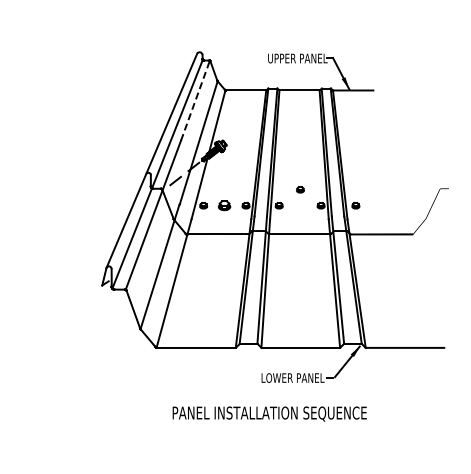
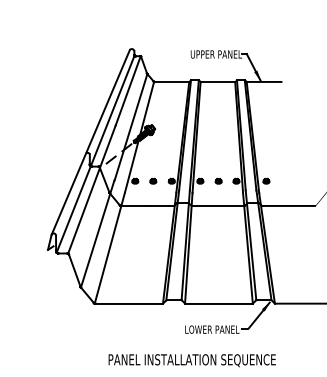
line: (195, 100) -> (128, 90), dashed -> solid
part: (300, 189) -> (218, 181), moved
part: (224, 205) -> (153, 181), size x0.62

